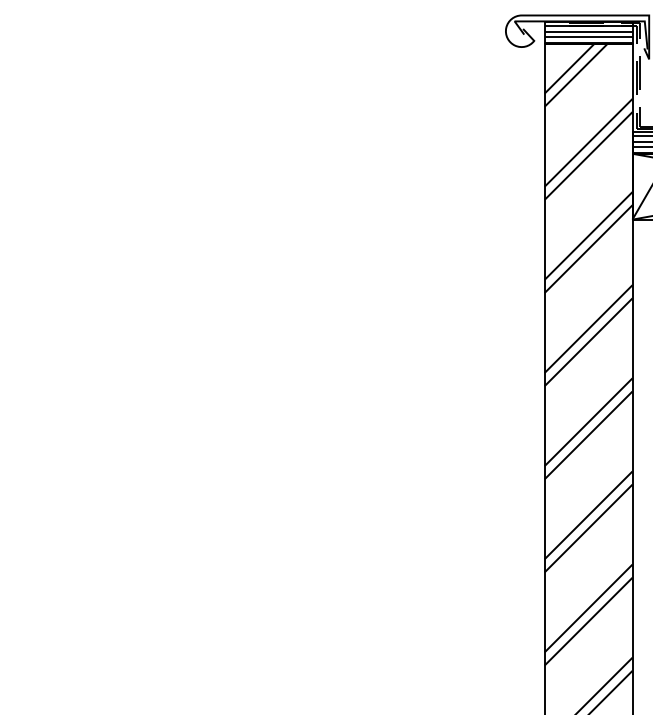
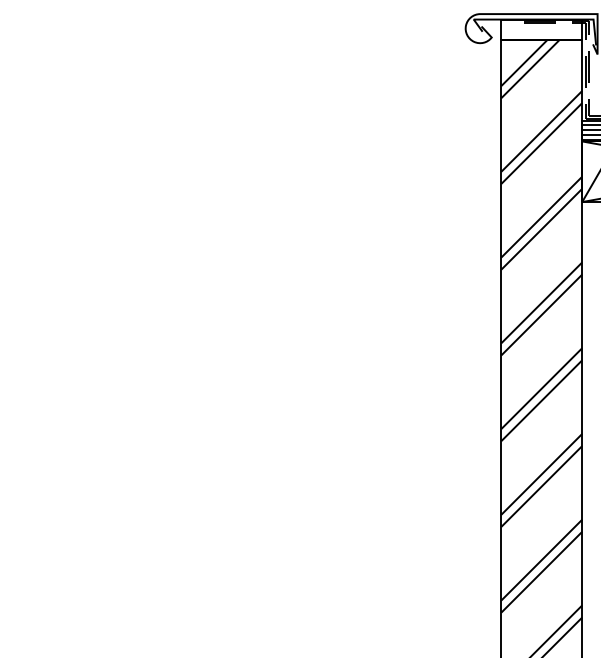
hatch: (588, 34) -> (541, 31), removed

